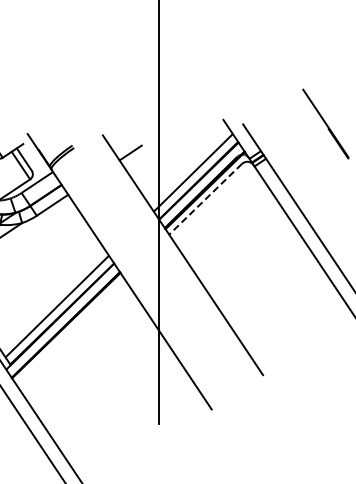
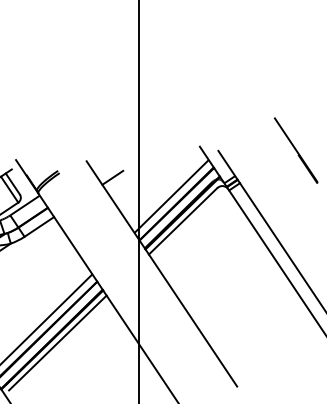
line: (205, 199) -> (183, 221), dashed -> solid
line: (72, 328) -> (58, 342), added

